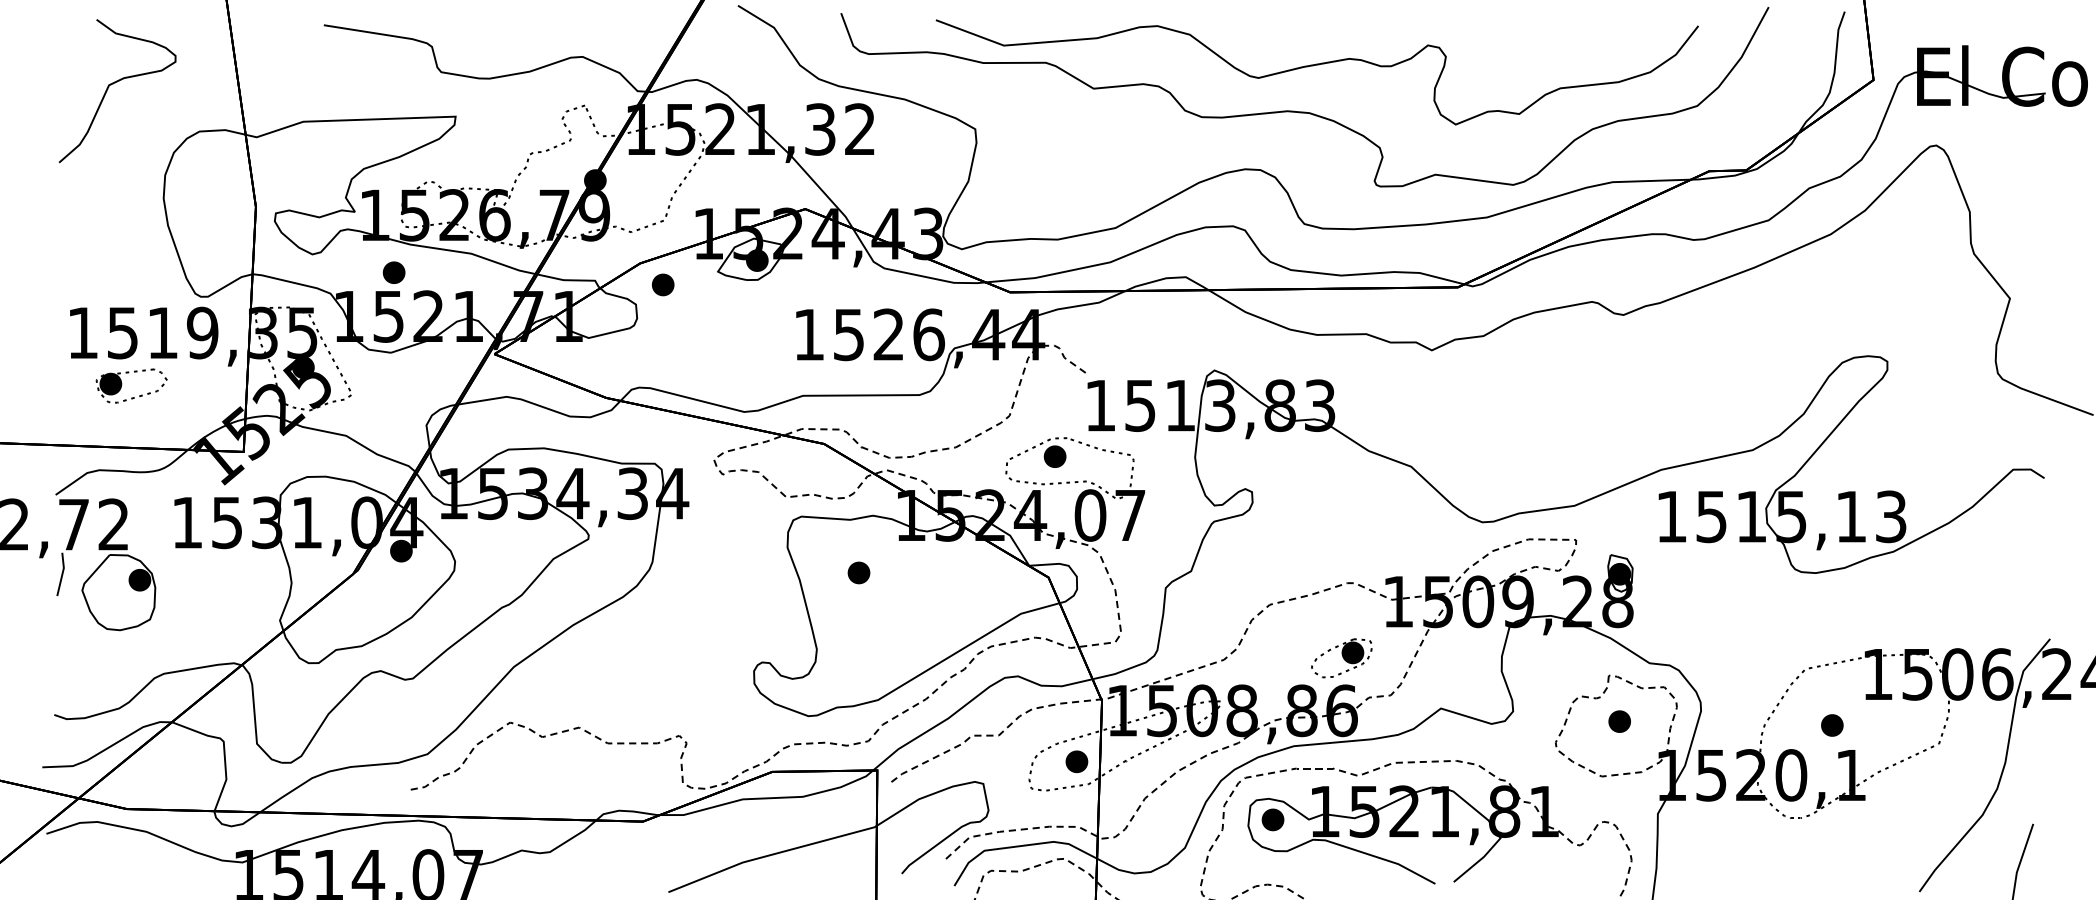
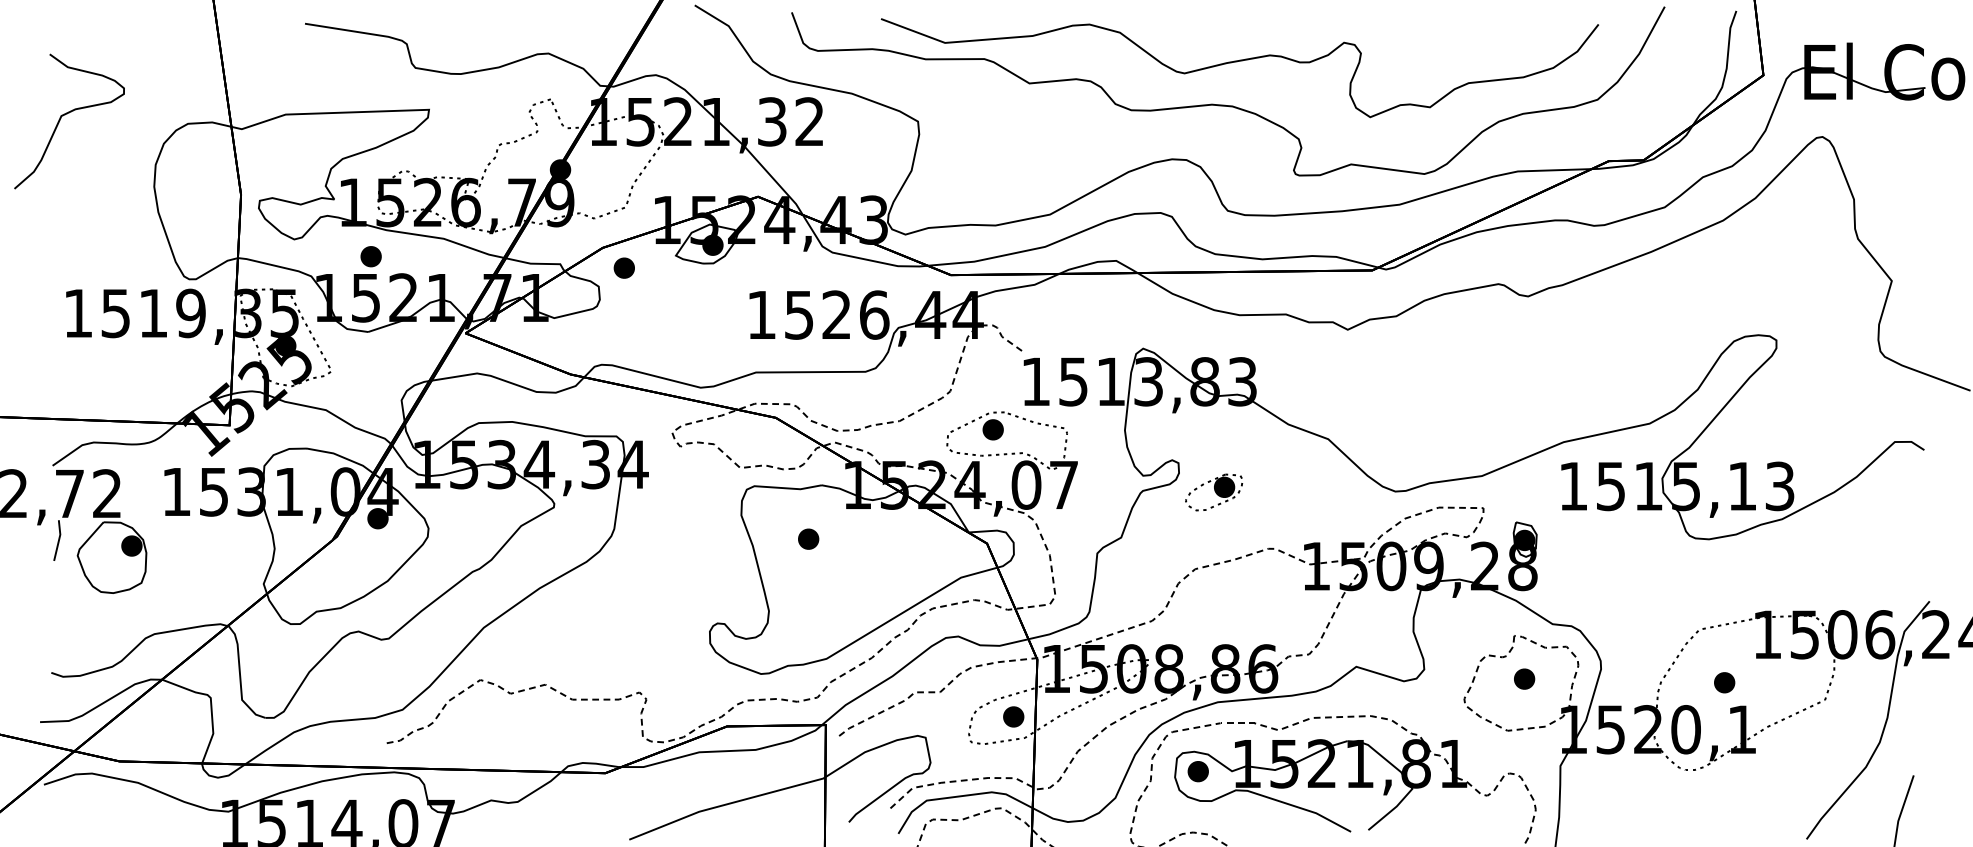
curve: (113, 84) -> (65, 115), moved
part: (122, 385) -> (115, 362), removed
part: (1341, 658) -> (1213, 492), moved

